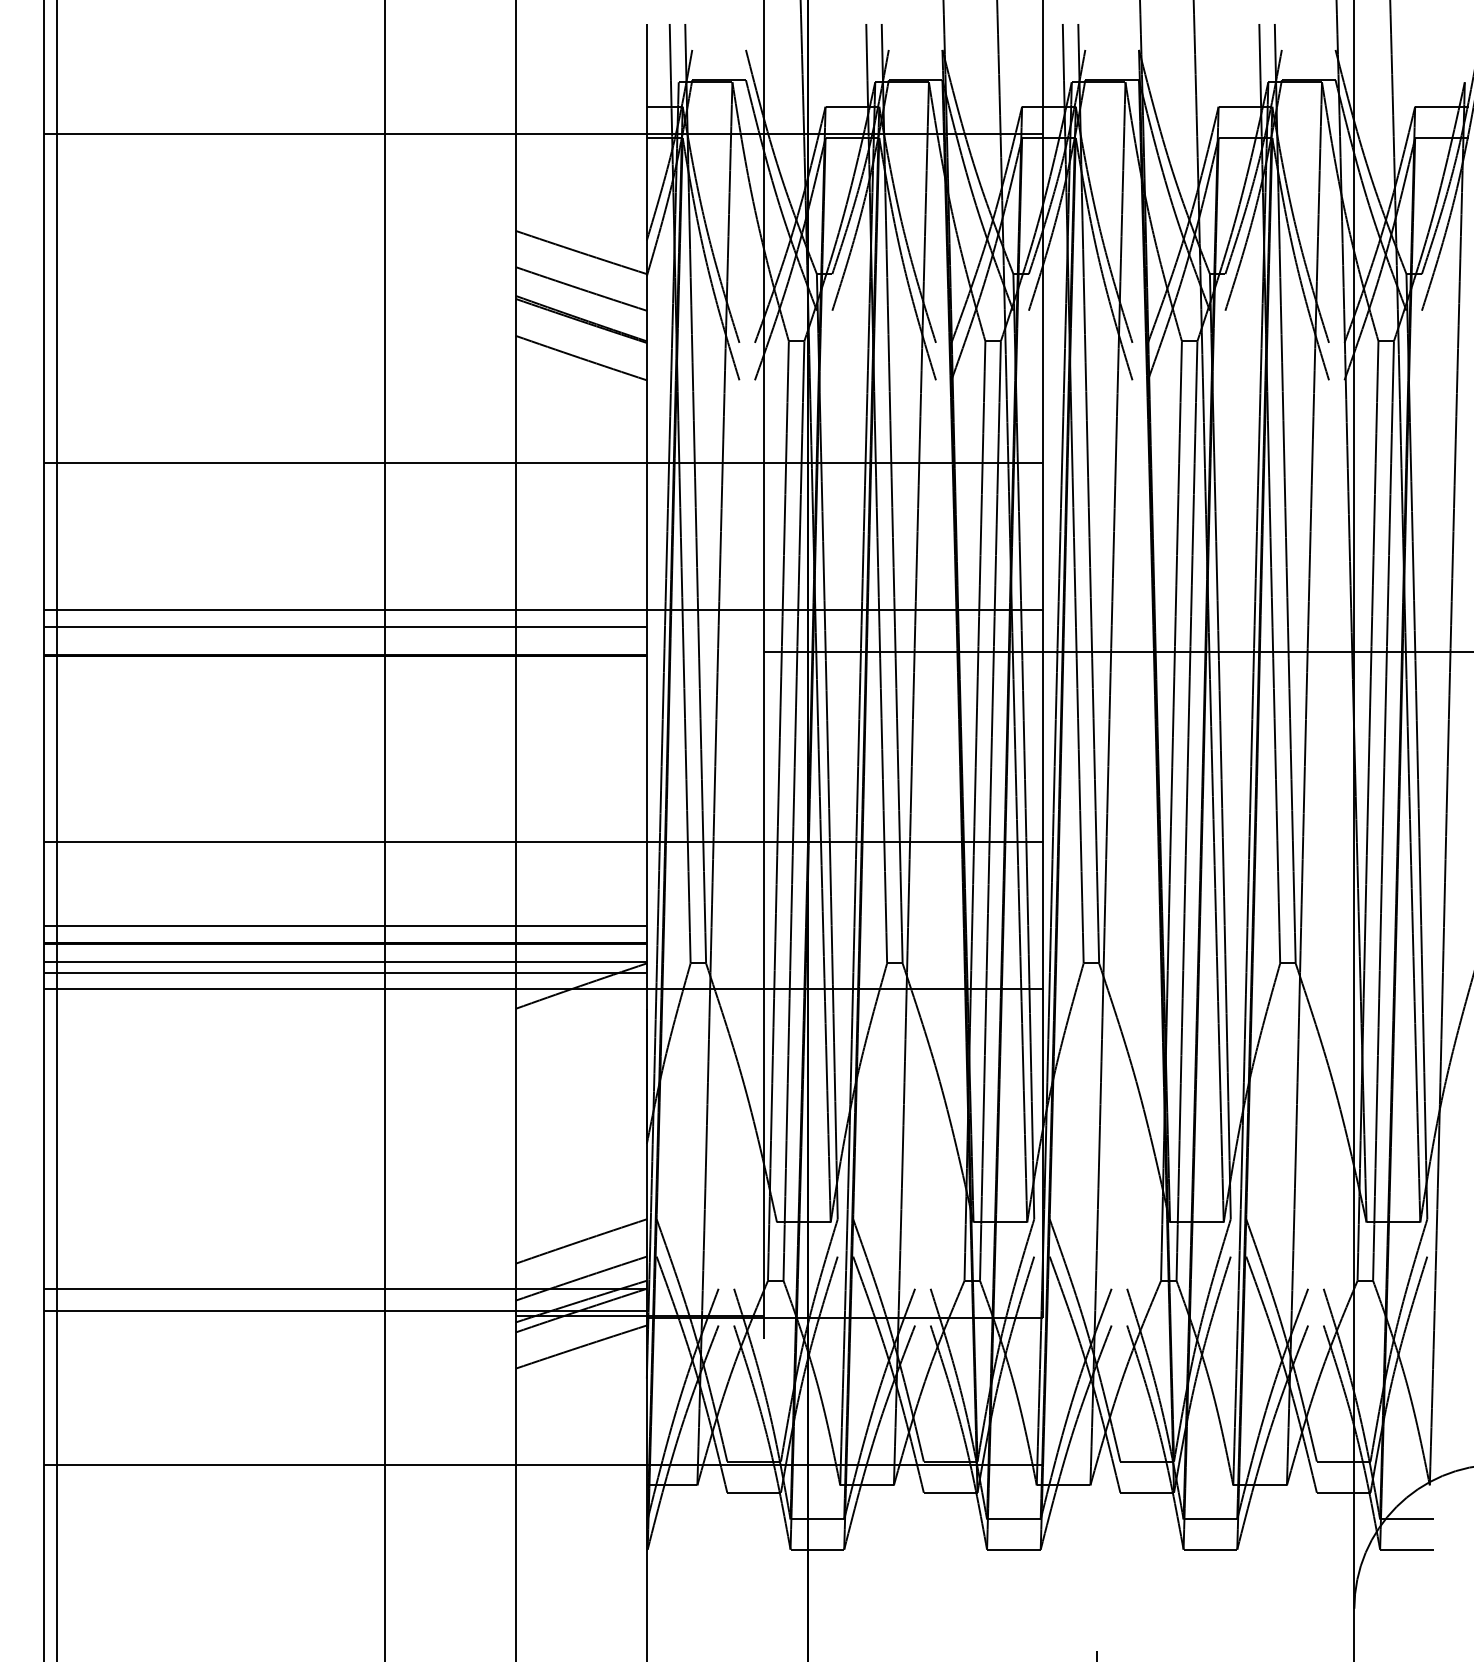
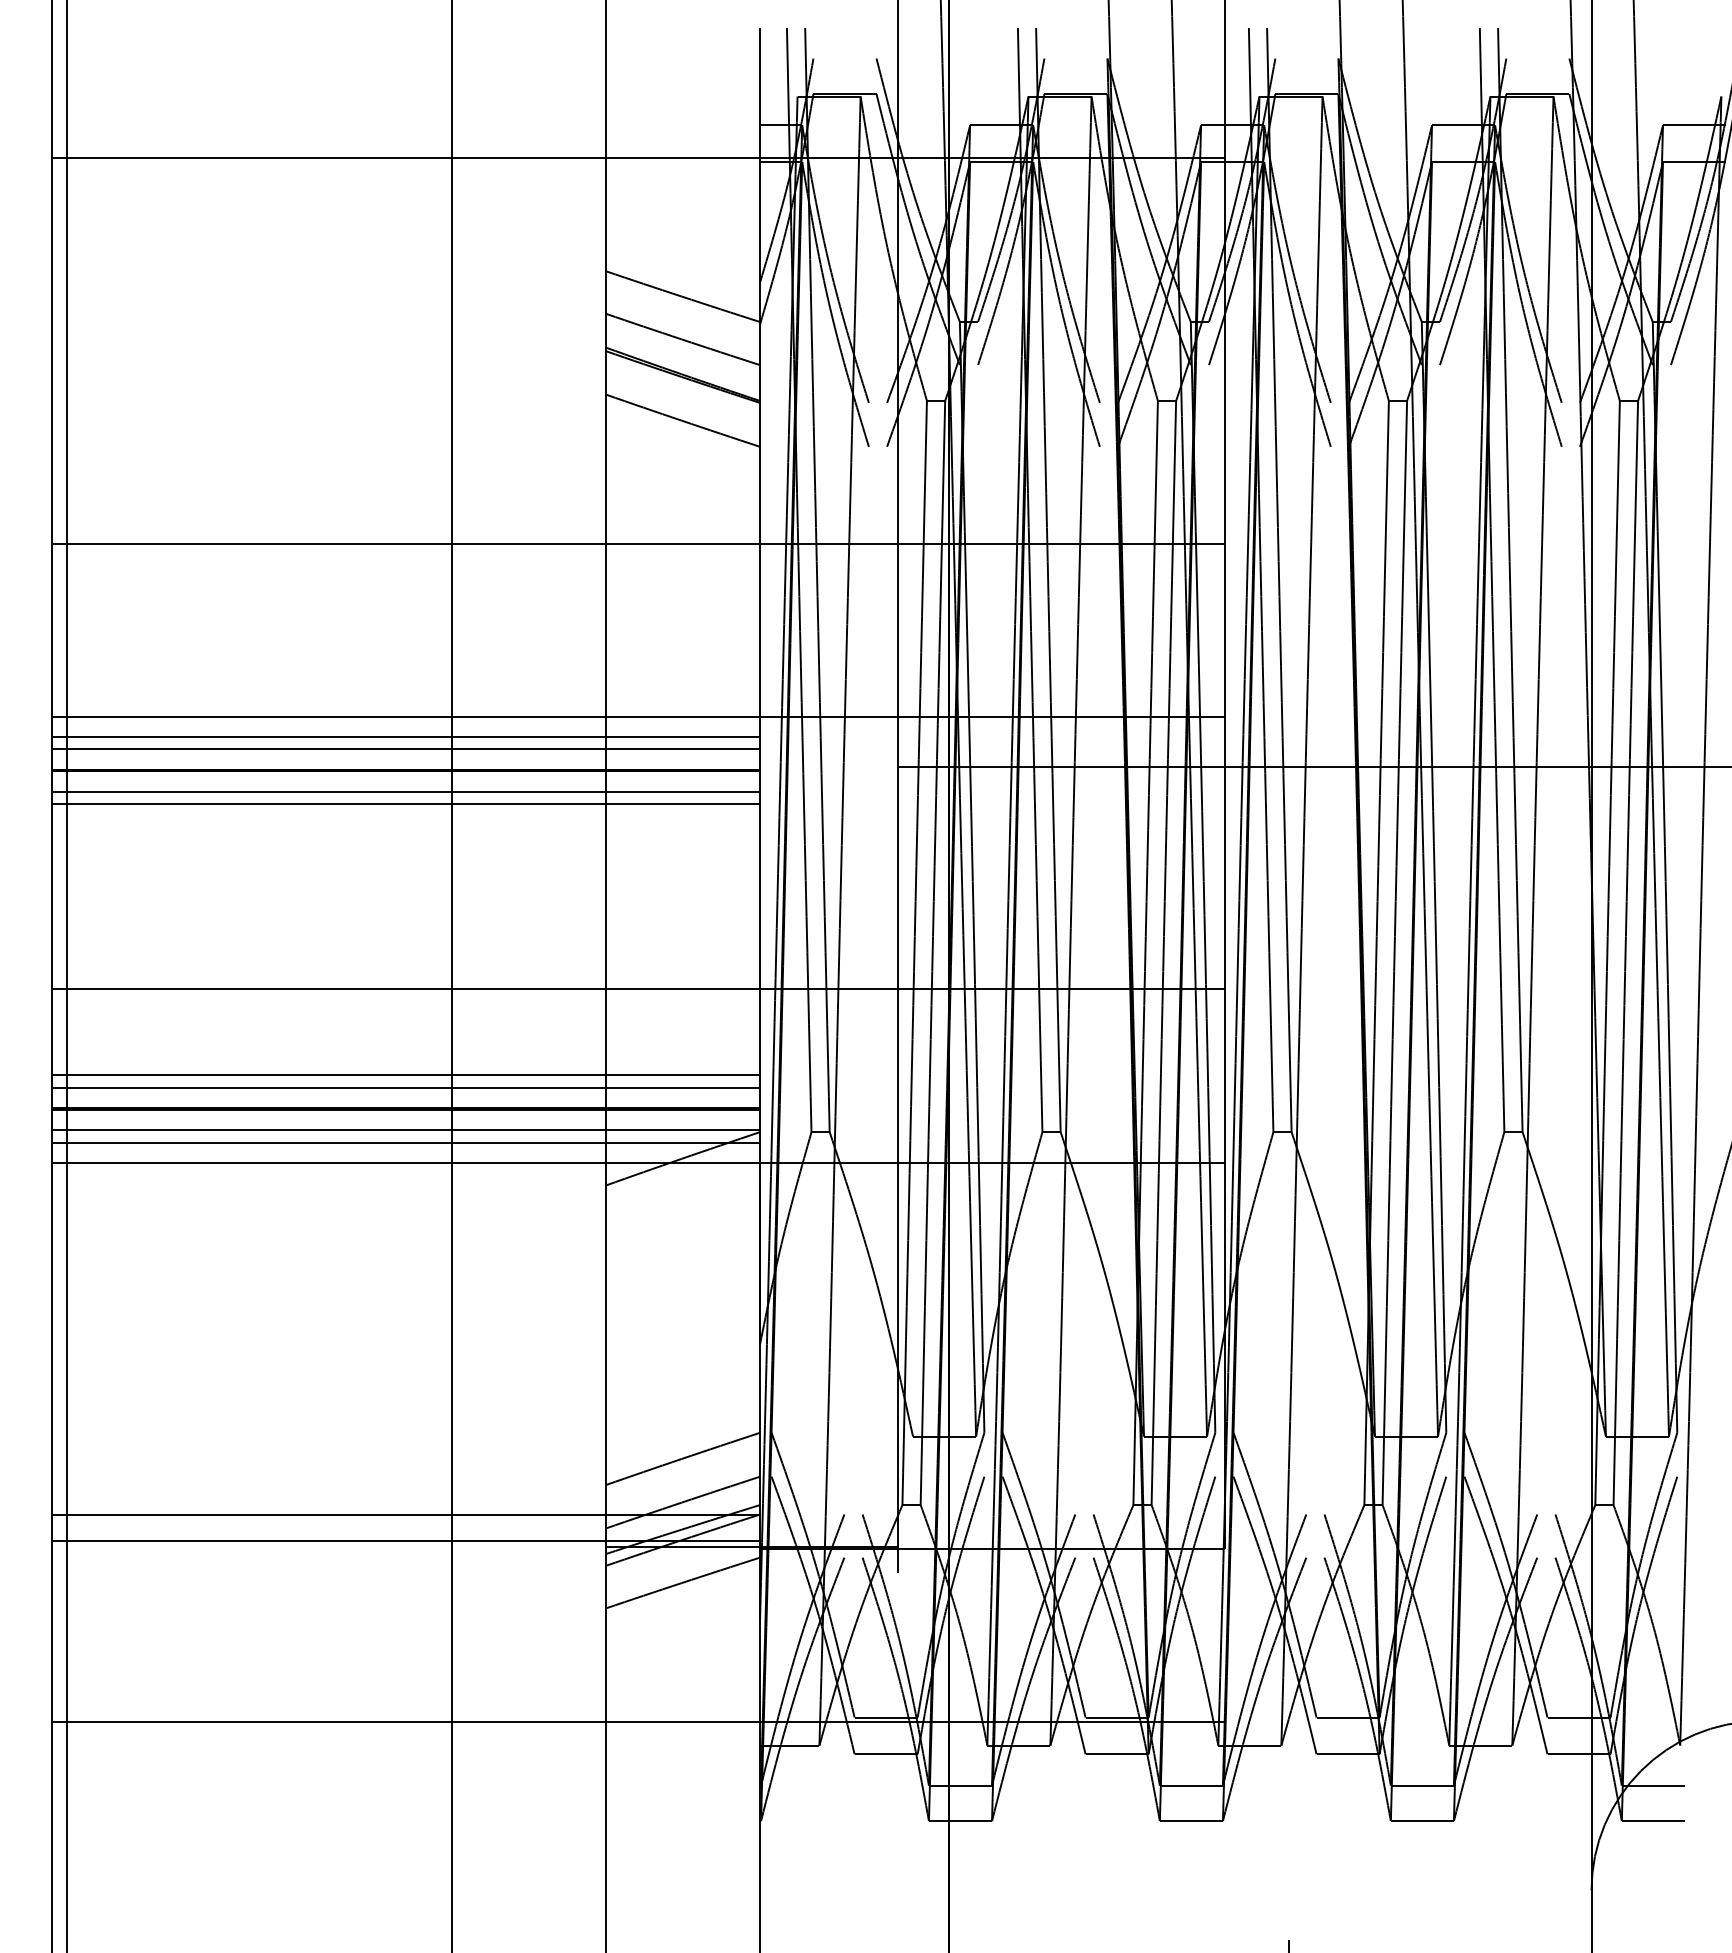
line: (345, 637) -> (405, 749), added
line: (345, 673) -> (405, 791), added
line: (345, 684) -> (405, 804), added
line: (345, 915) -> (405, 1075), added

